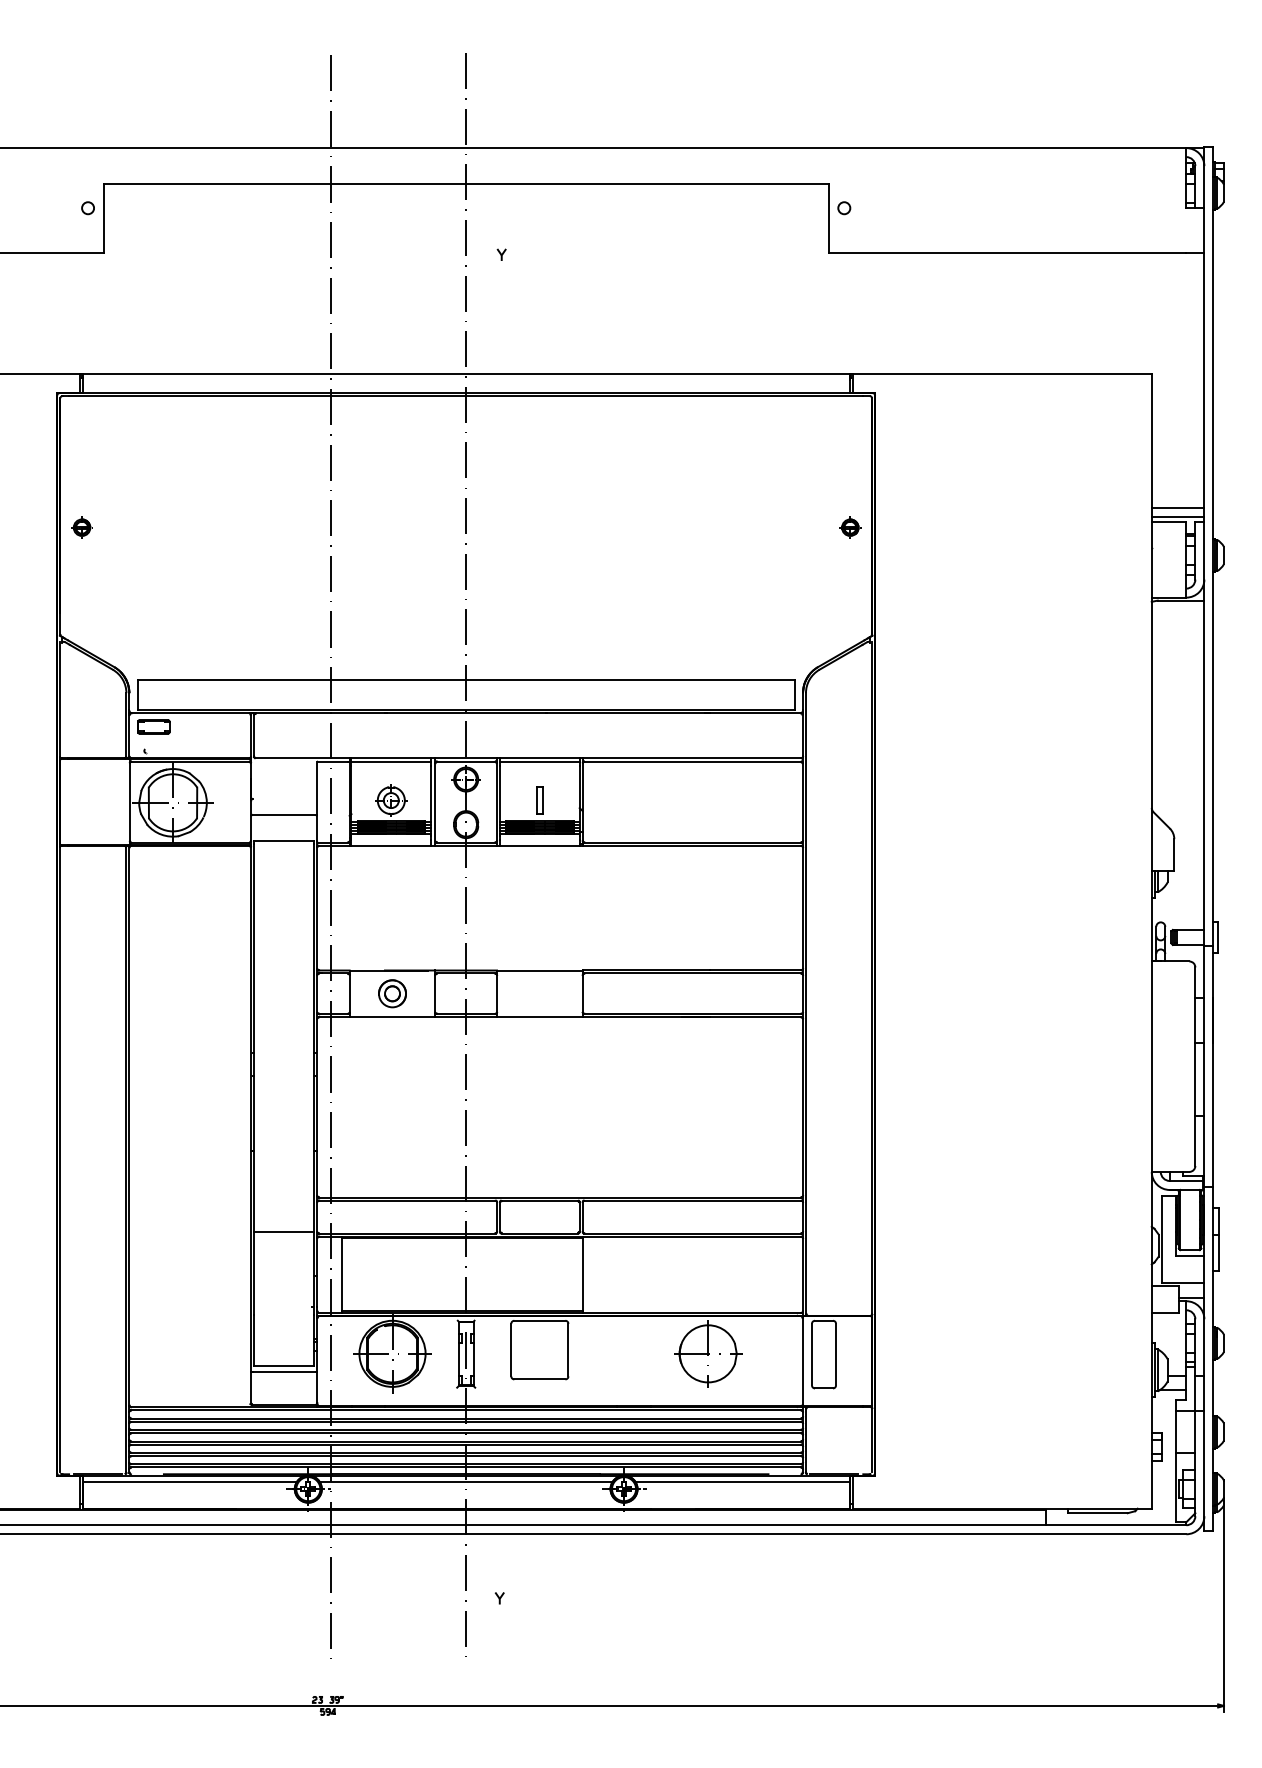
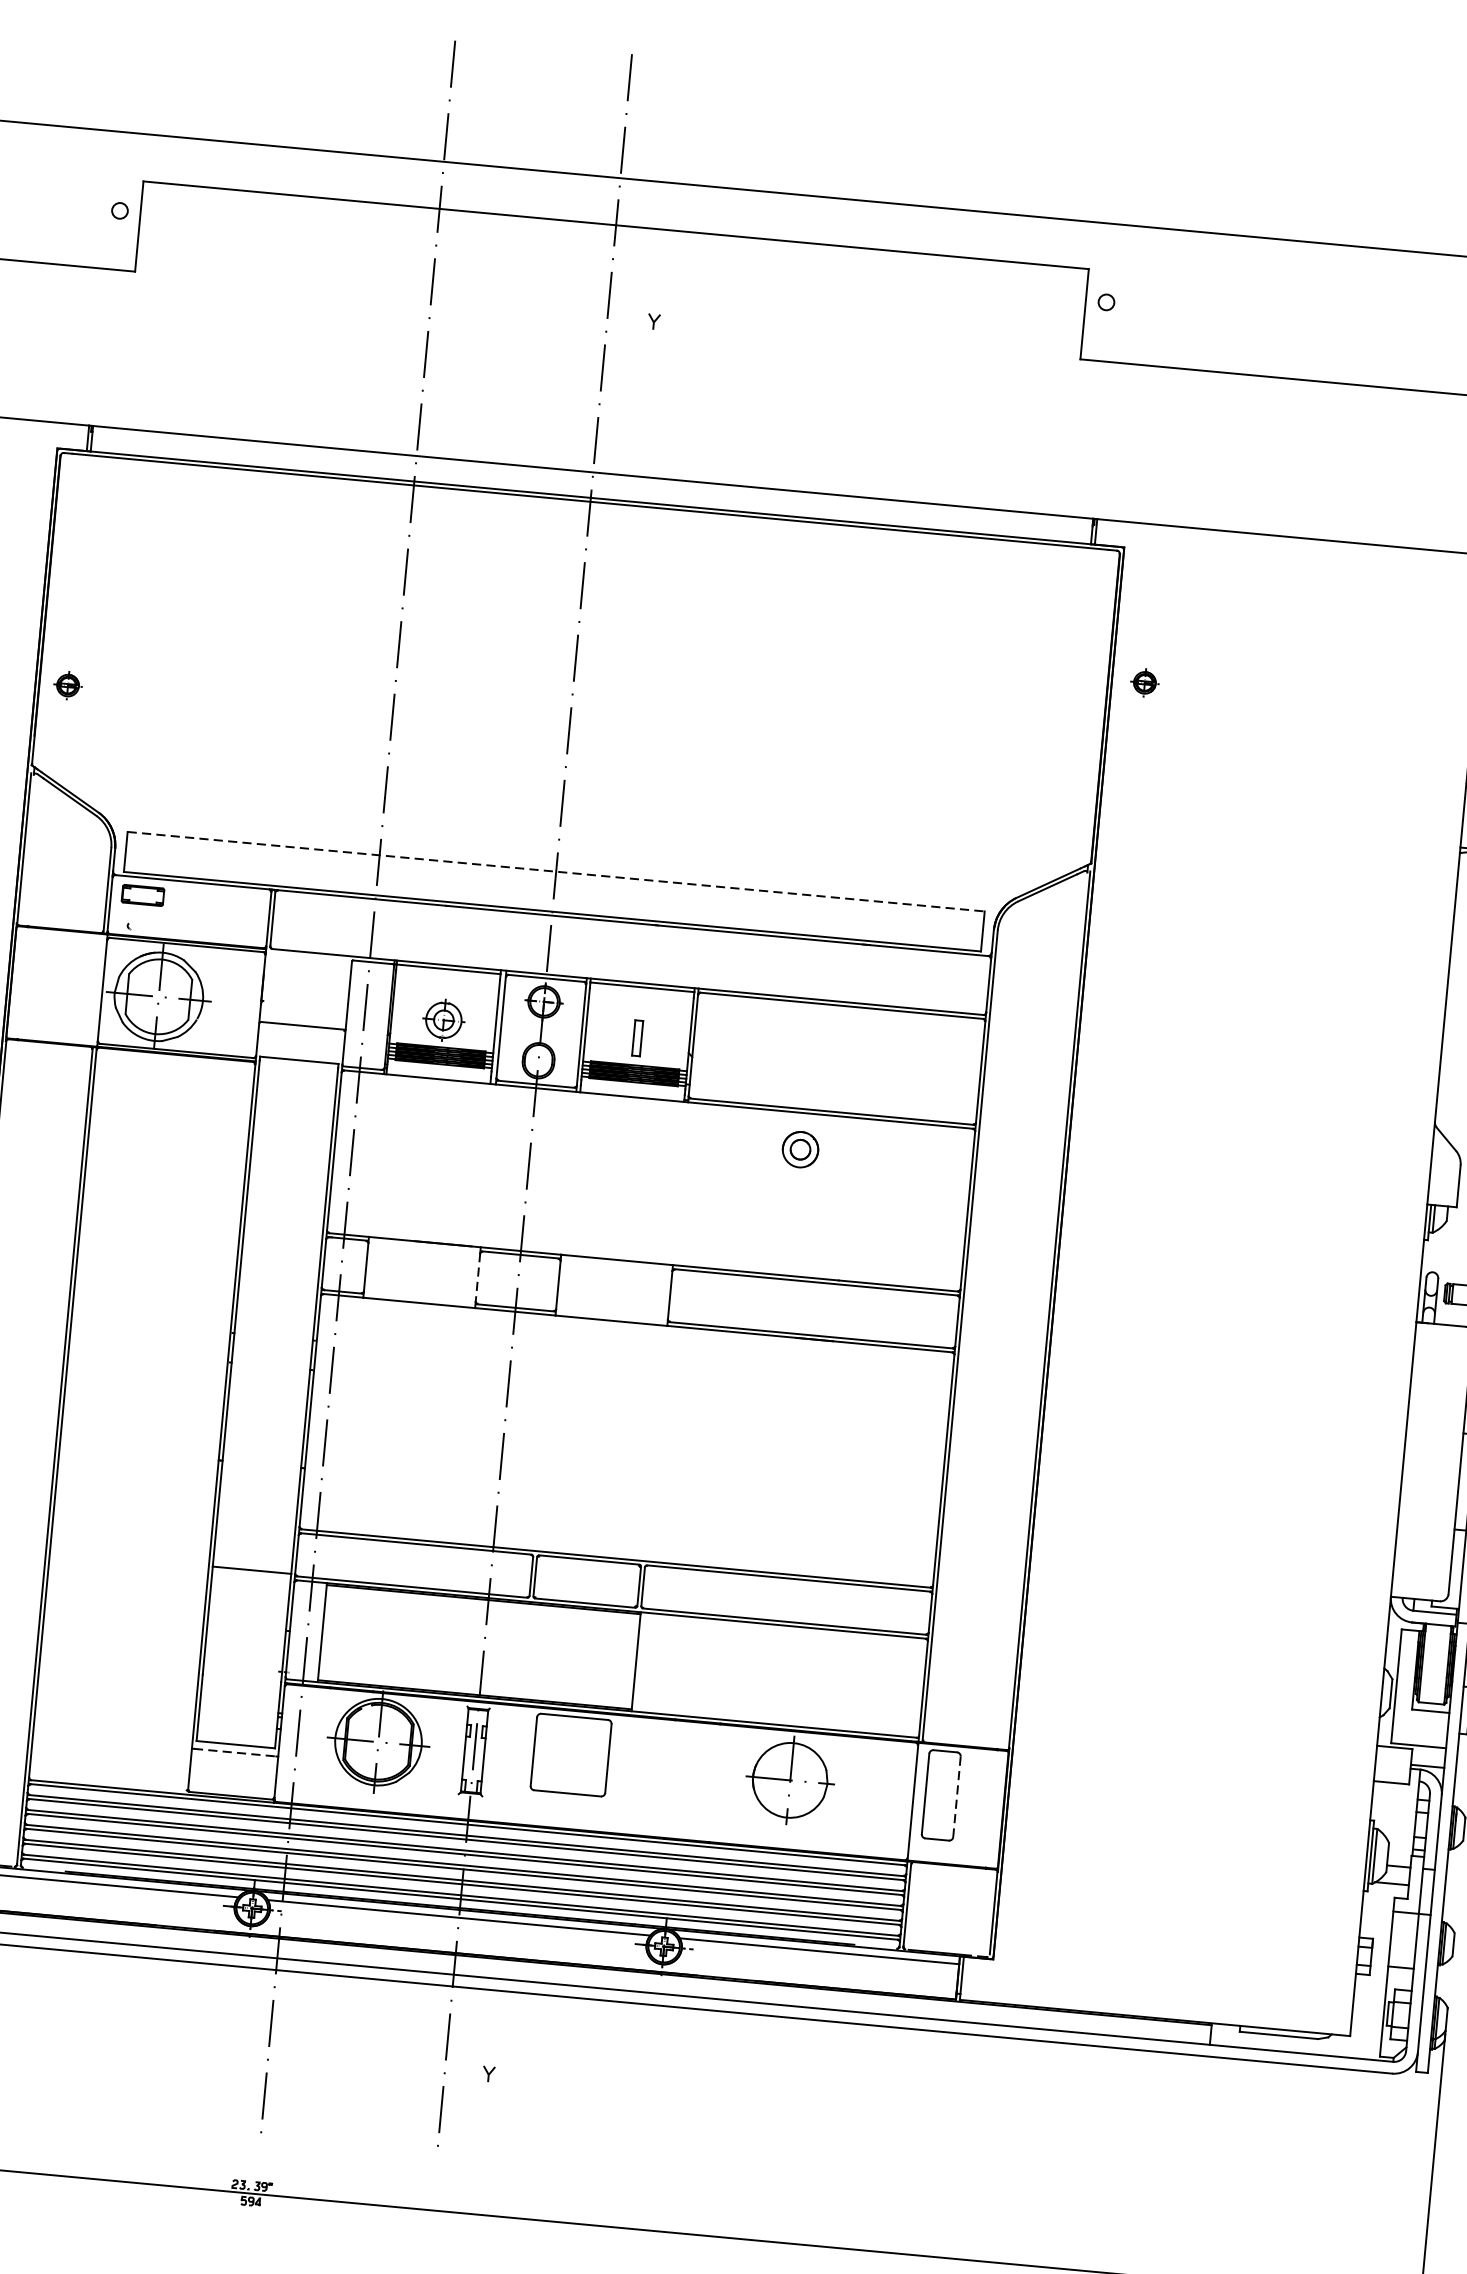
part: (81, 527) -> (67, 685), moved
part: (850, 527) -> (1145, 682), moved
line: (466, 679) -> (556, 871), solid -> dashed
part: (392, 993) -> (800, 1149), moved
line: (435, 993) -> (478, 1277), solid -> dashed
line: (836, 1354) -> (957, 1796), solid -> dashed
line: (284, 1371) -> (235, 1752), solid -> dashed

